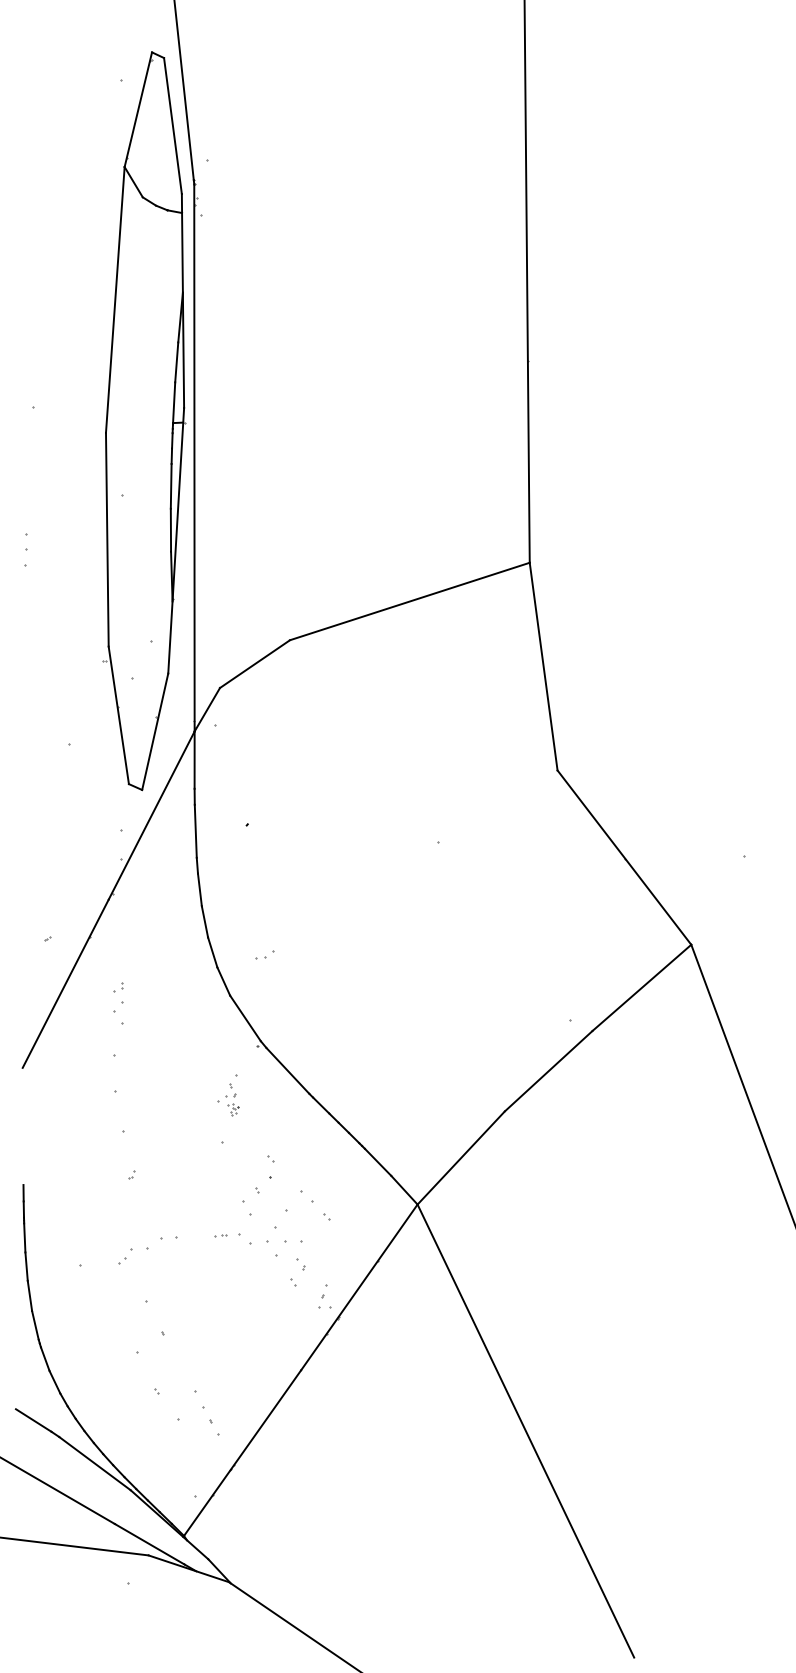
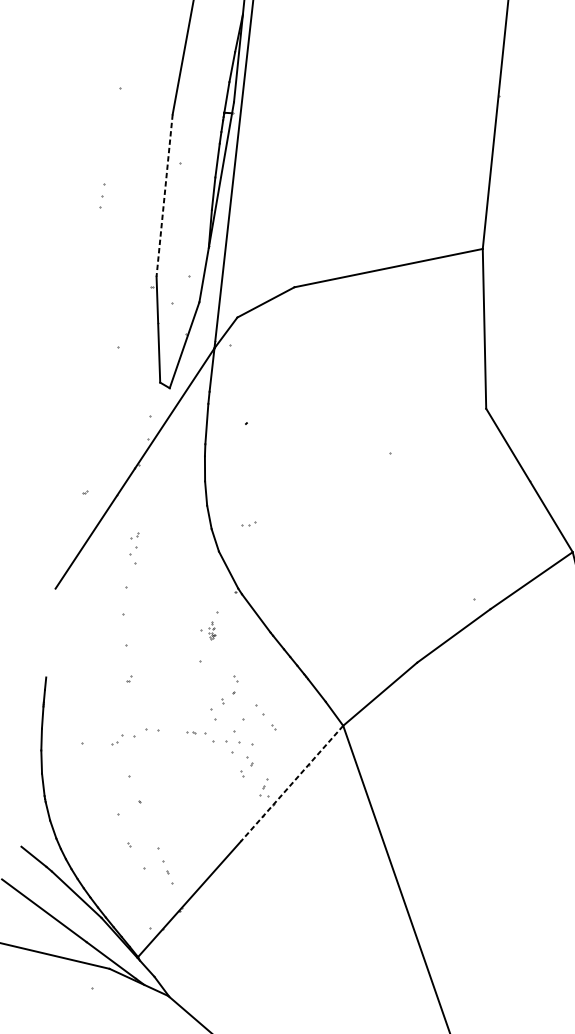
line: (107, 539) -> (164, 195), solid -> dashed
part: (232, 1099) -> (211, 630), size x0.7
line: (359, 1287) -> (292, 783), solid -> dashed

